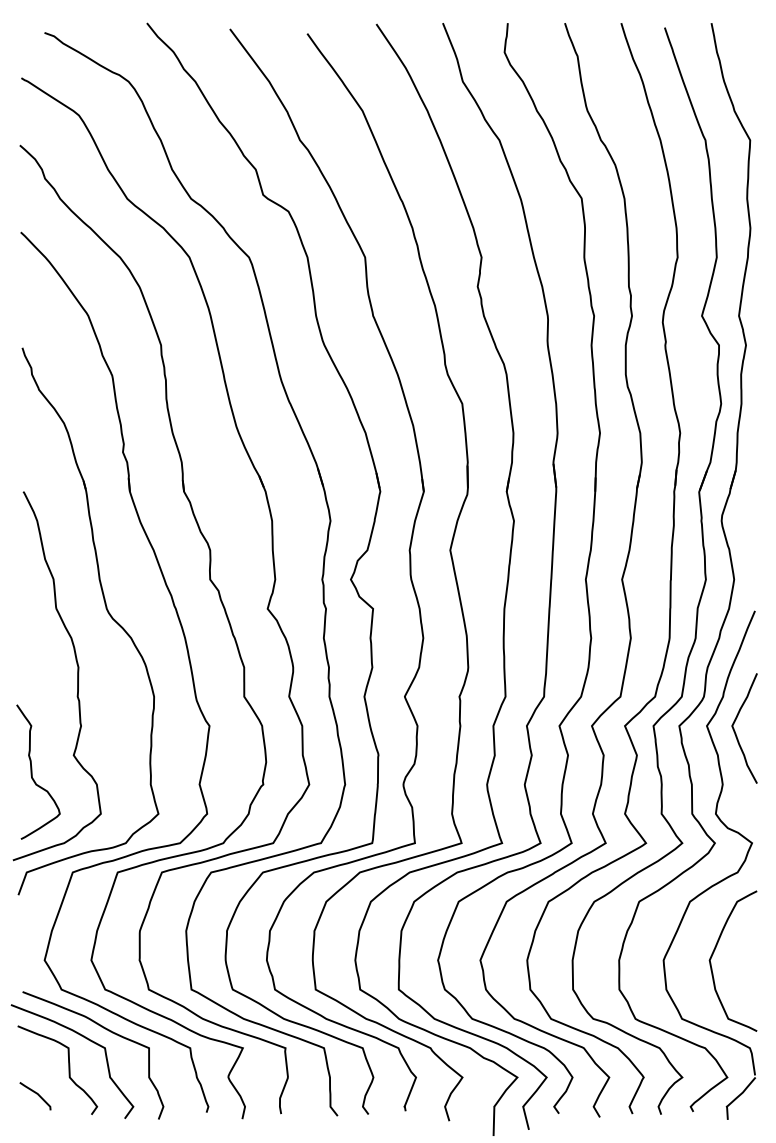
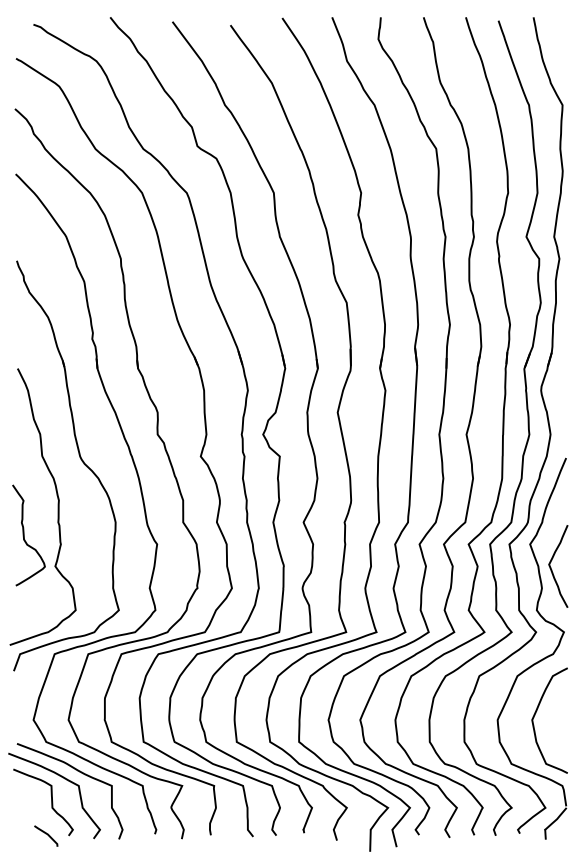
curve: (735, 730) -> (551, 567), moved
curve: (32, 771) -> (24, 534), moved
line: (36, 1094) -> (46, 834), moved

